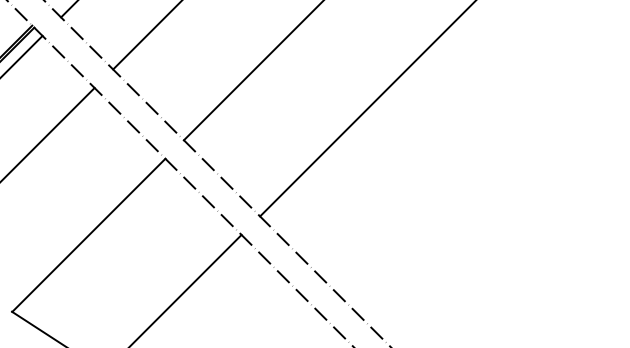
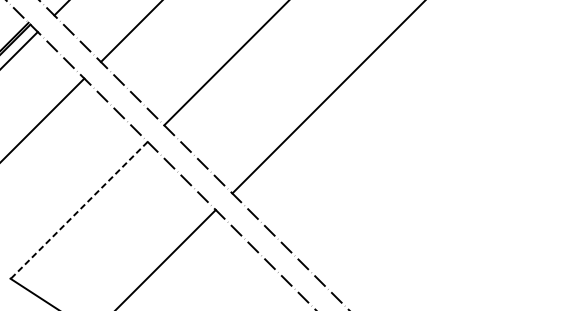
line: (88, 235) -> (78, 210), solid -> dashed

